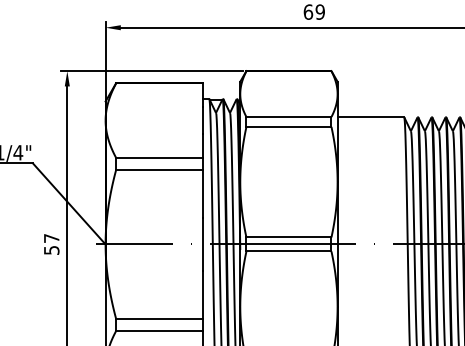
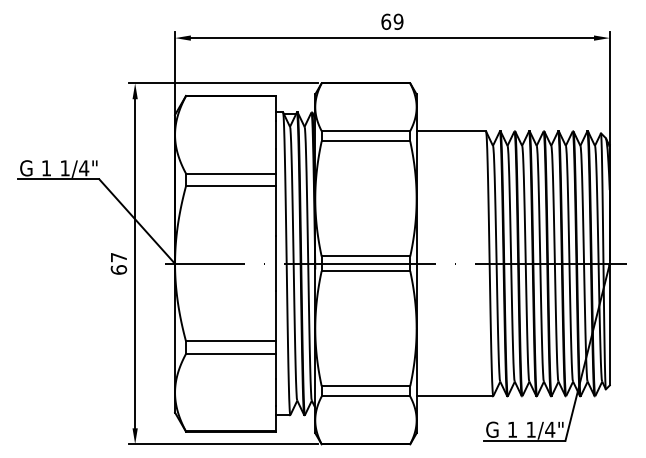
text: (51, 249) -> (118, 269), 57 -> 67

